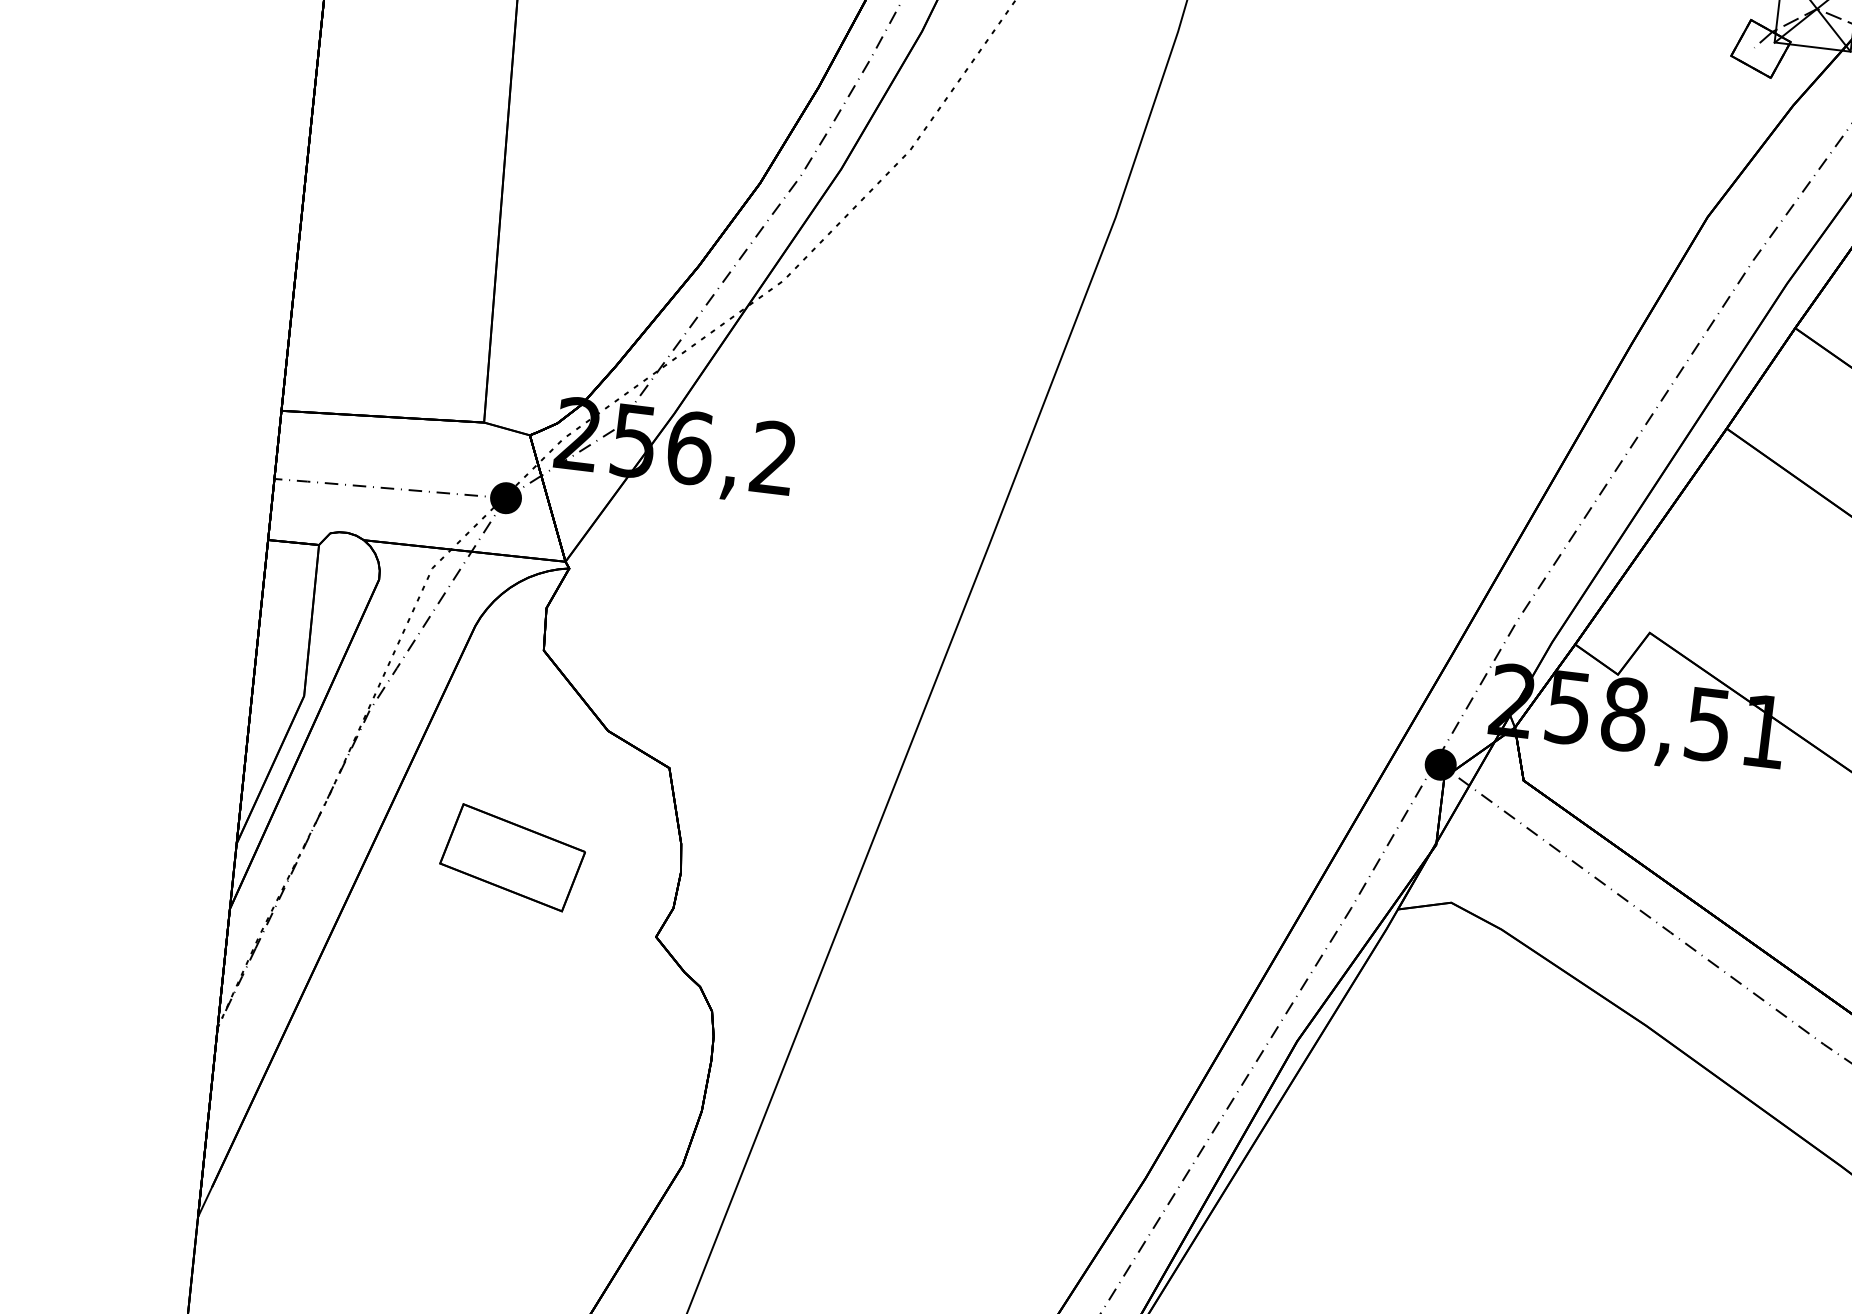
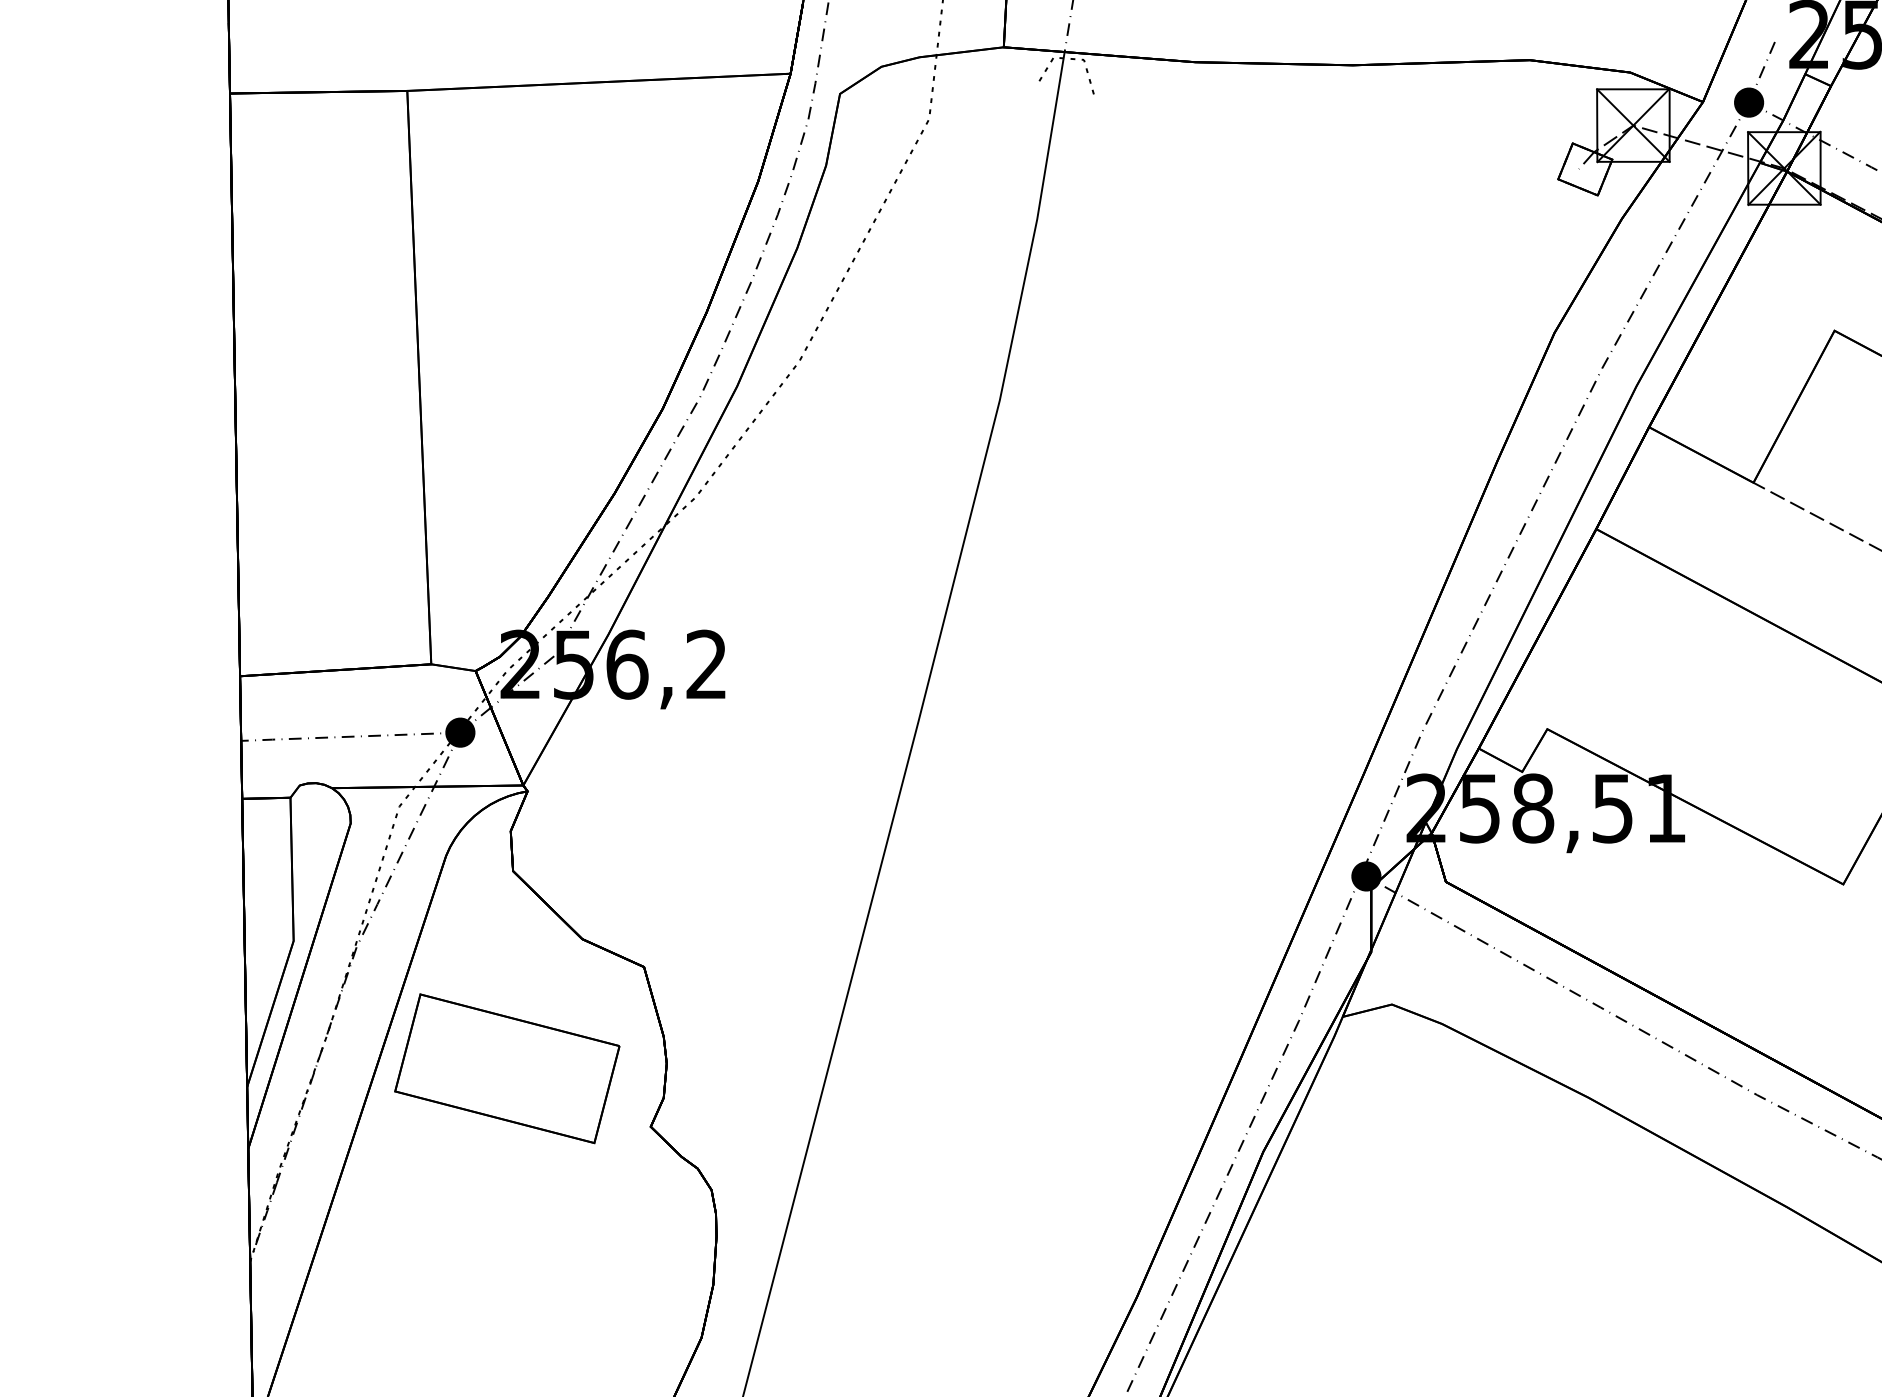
part: (512, 857) -> (507, 1068), size x1.67

